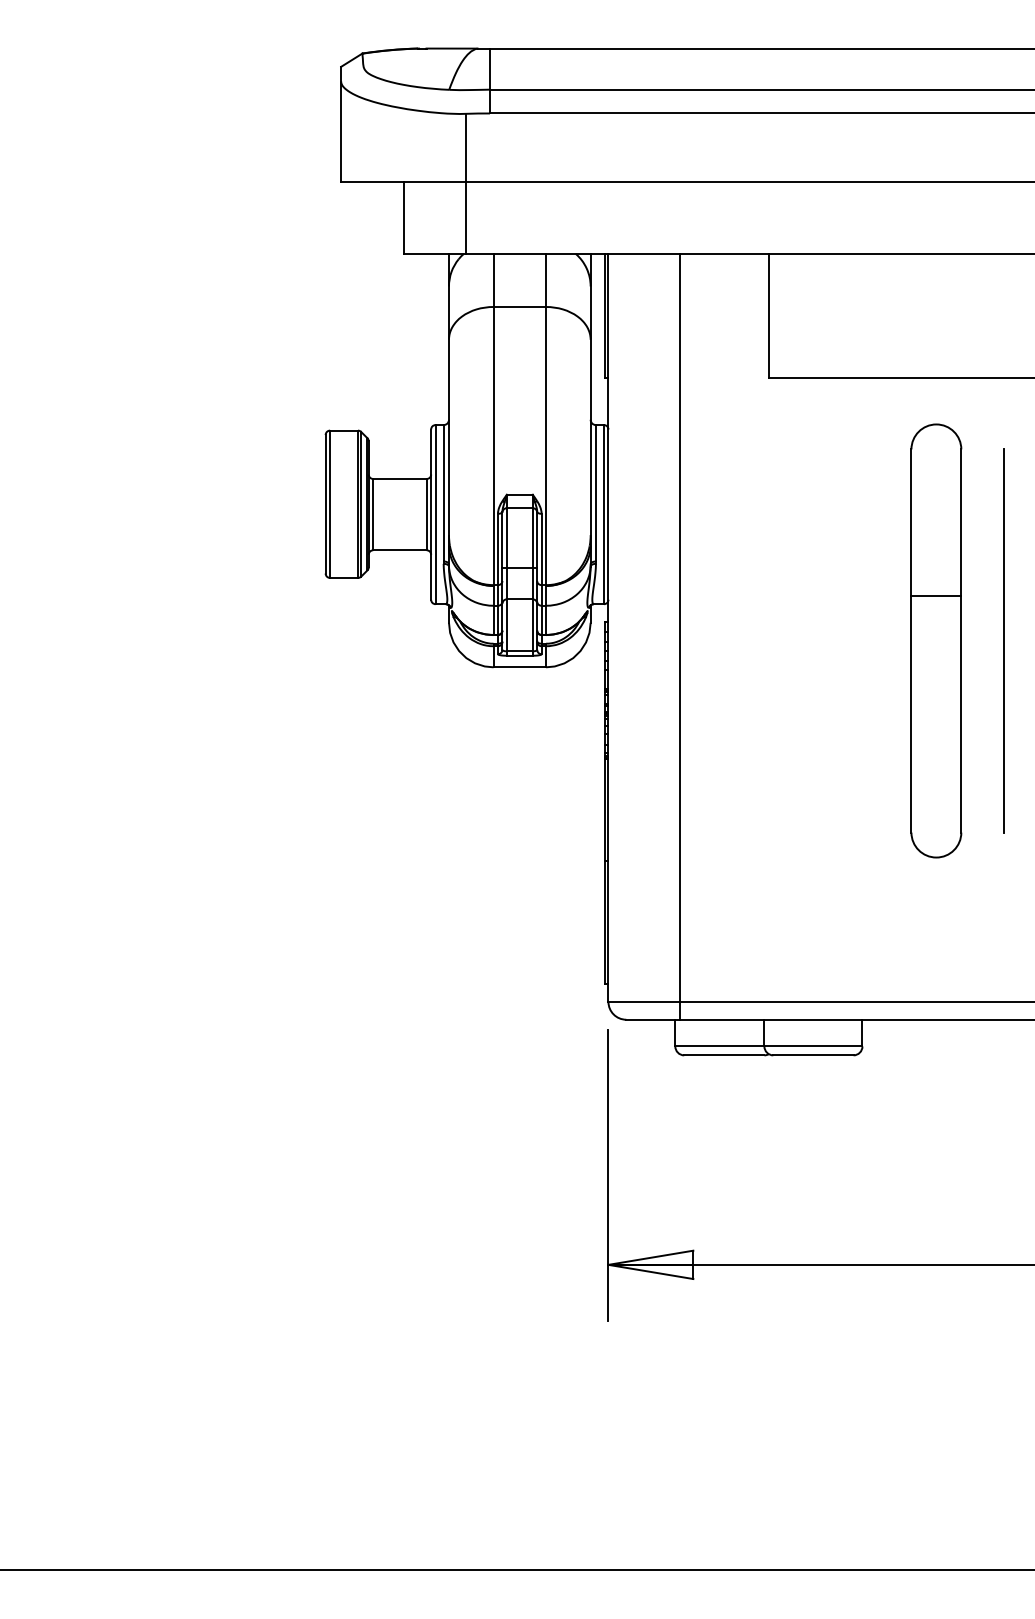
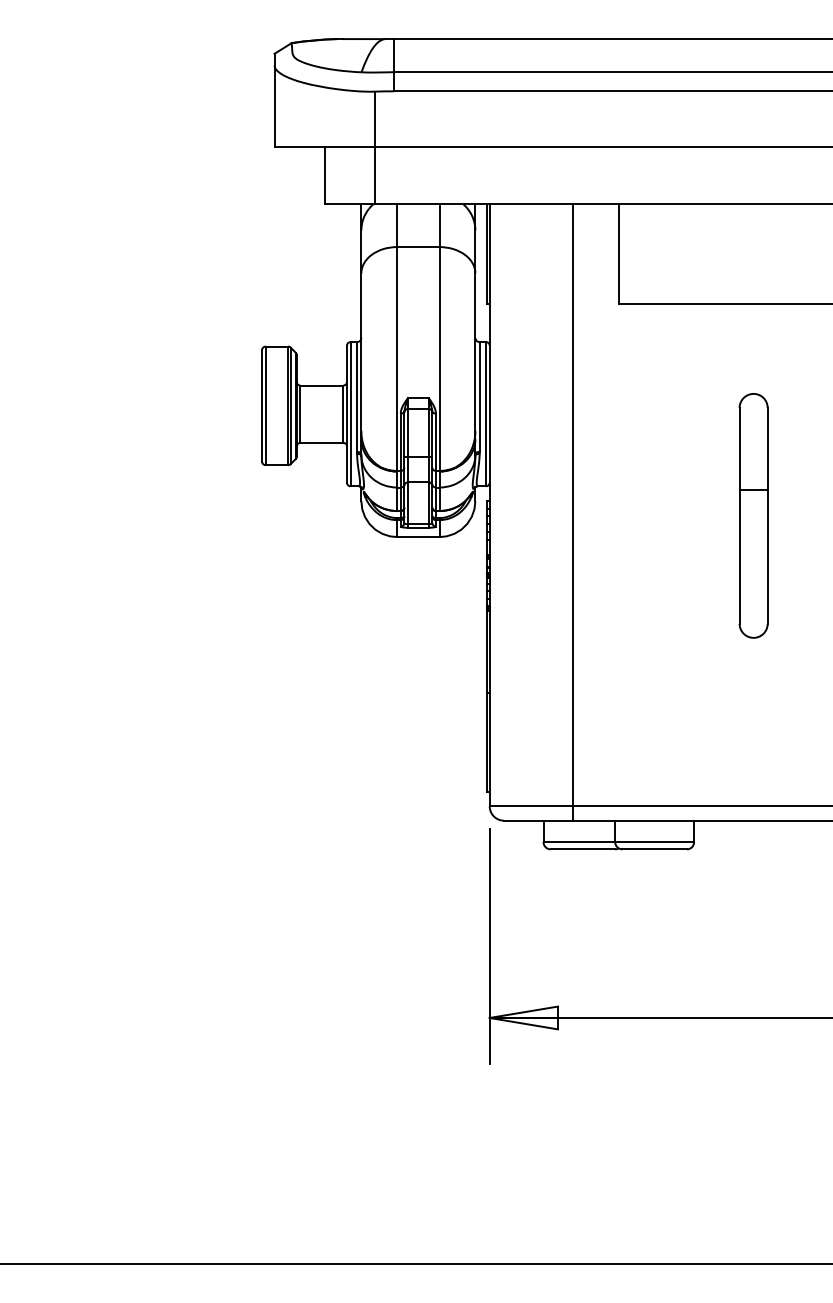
line: (679, 636) -> (572, 512), moved
part: (936, 640) -> (753, 515), size x0.7
line: (1004, 640) -> (808, 515), removed

